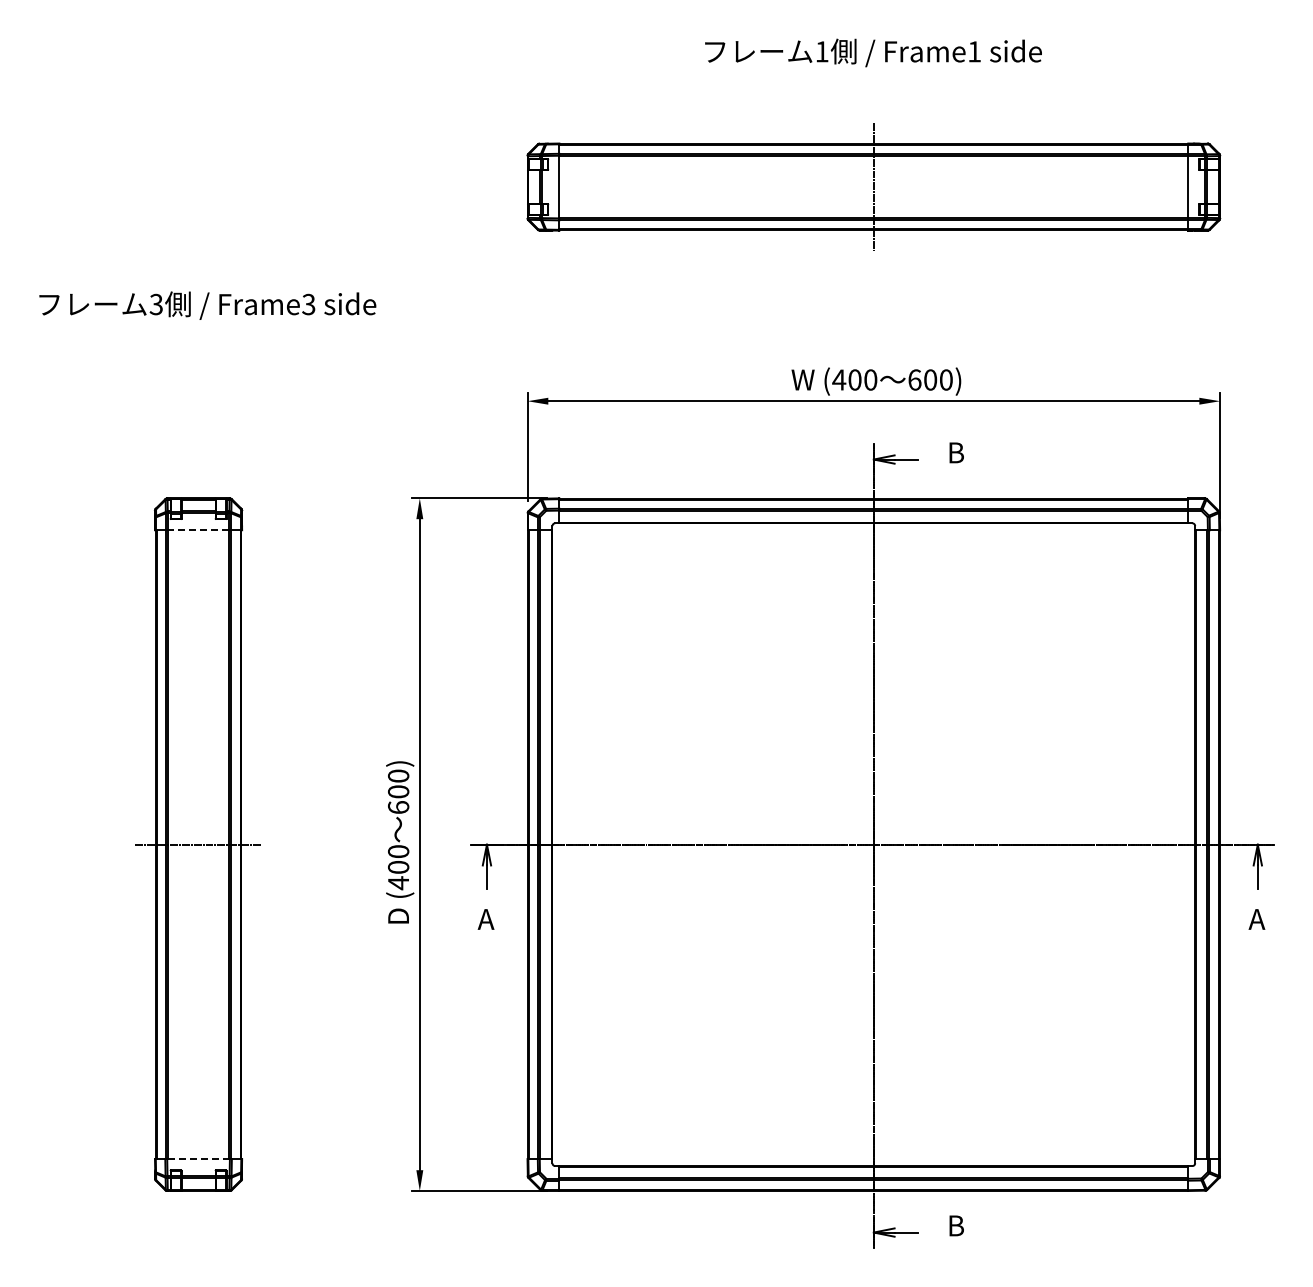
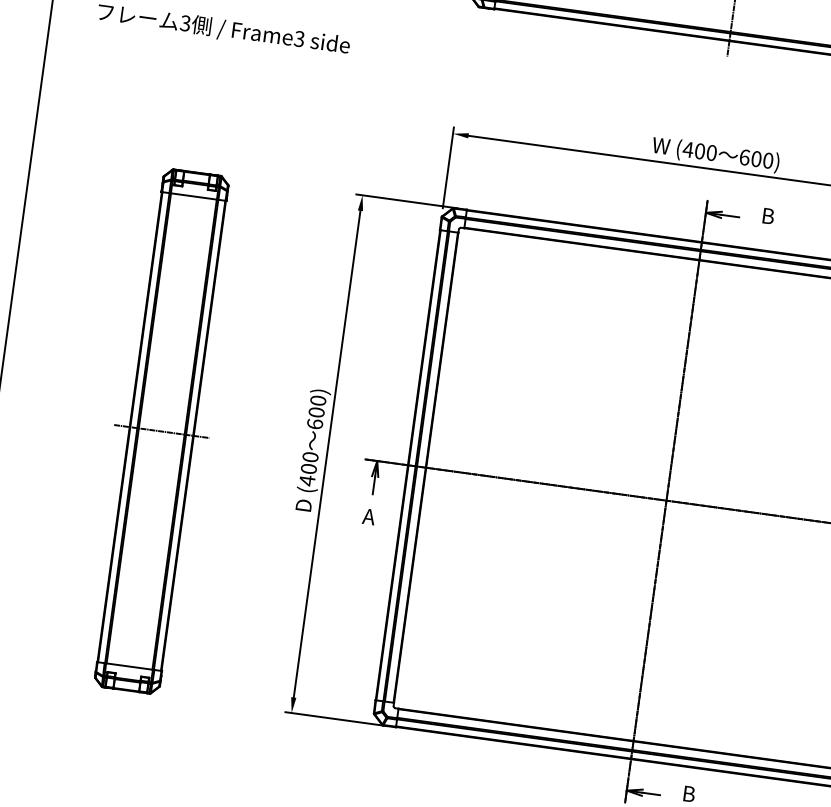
line: (198, 530) -> (193, 196), dashed -> solid
line: (198, 1159) -> (129, 666), dashed -> solid

